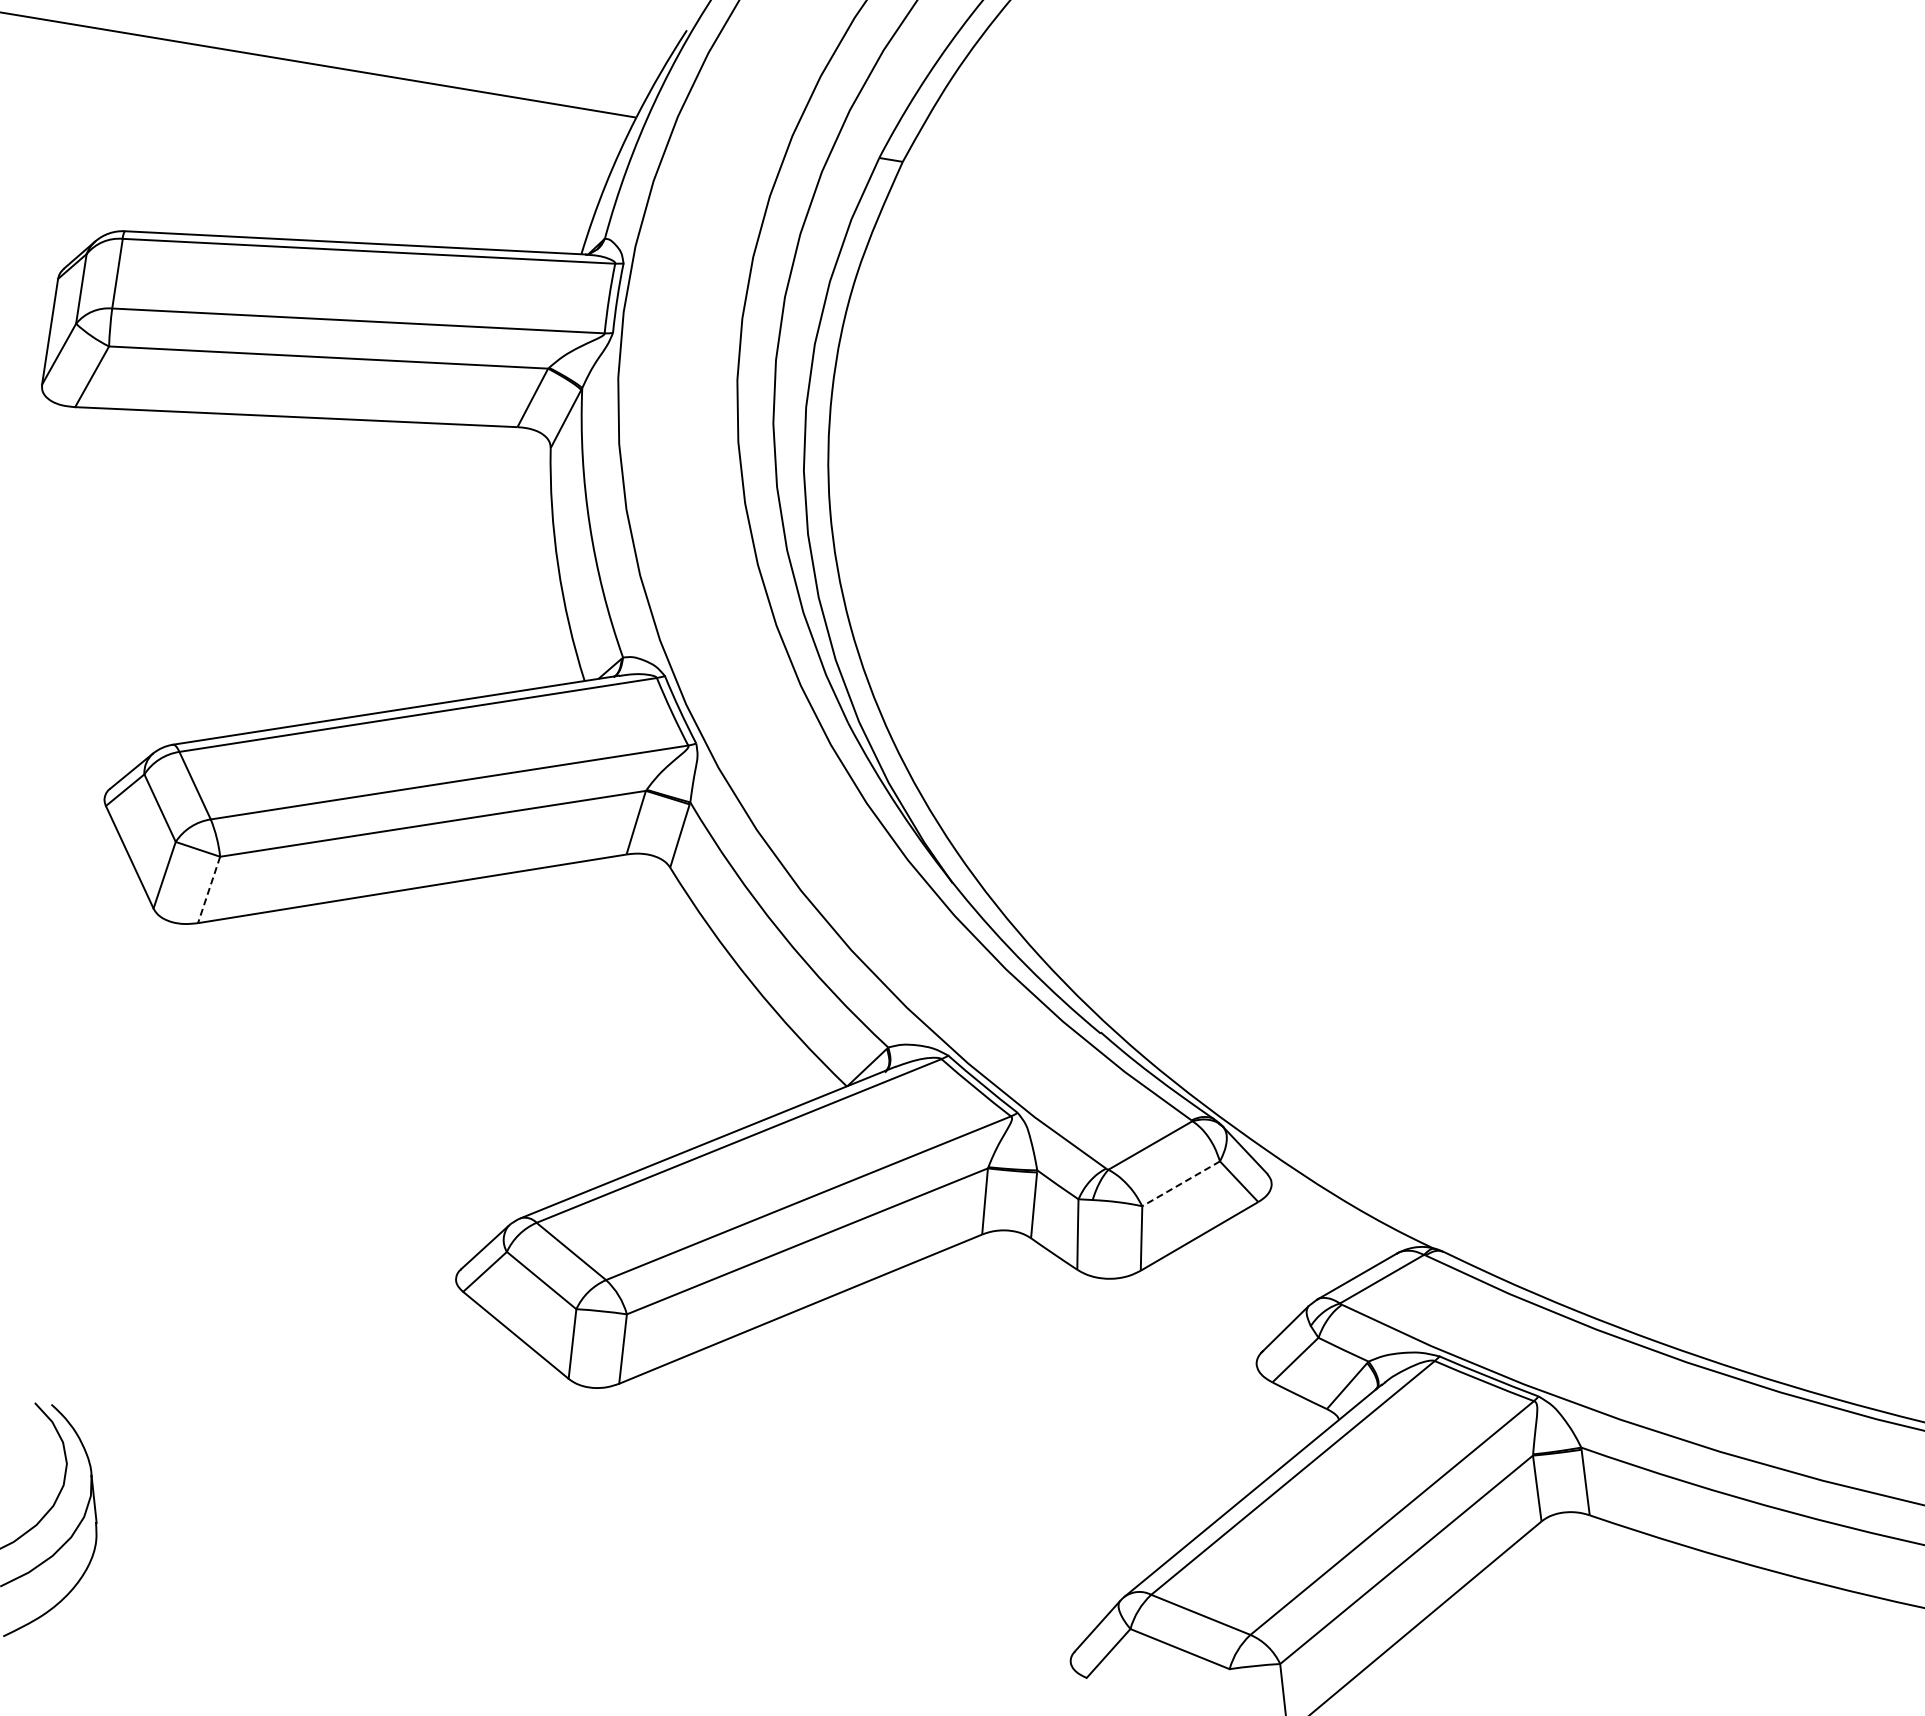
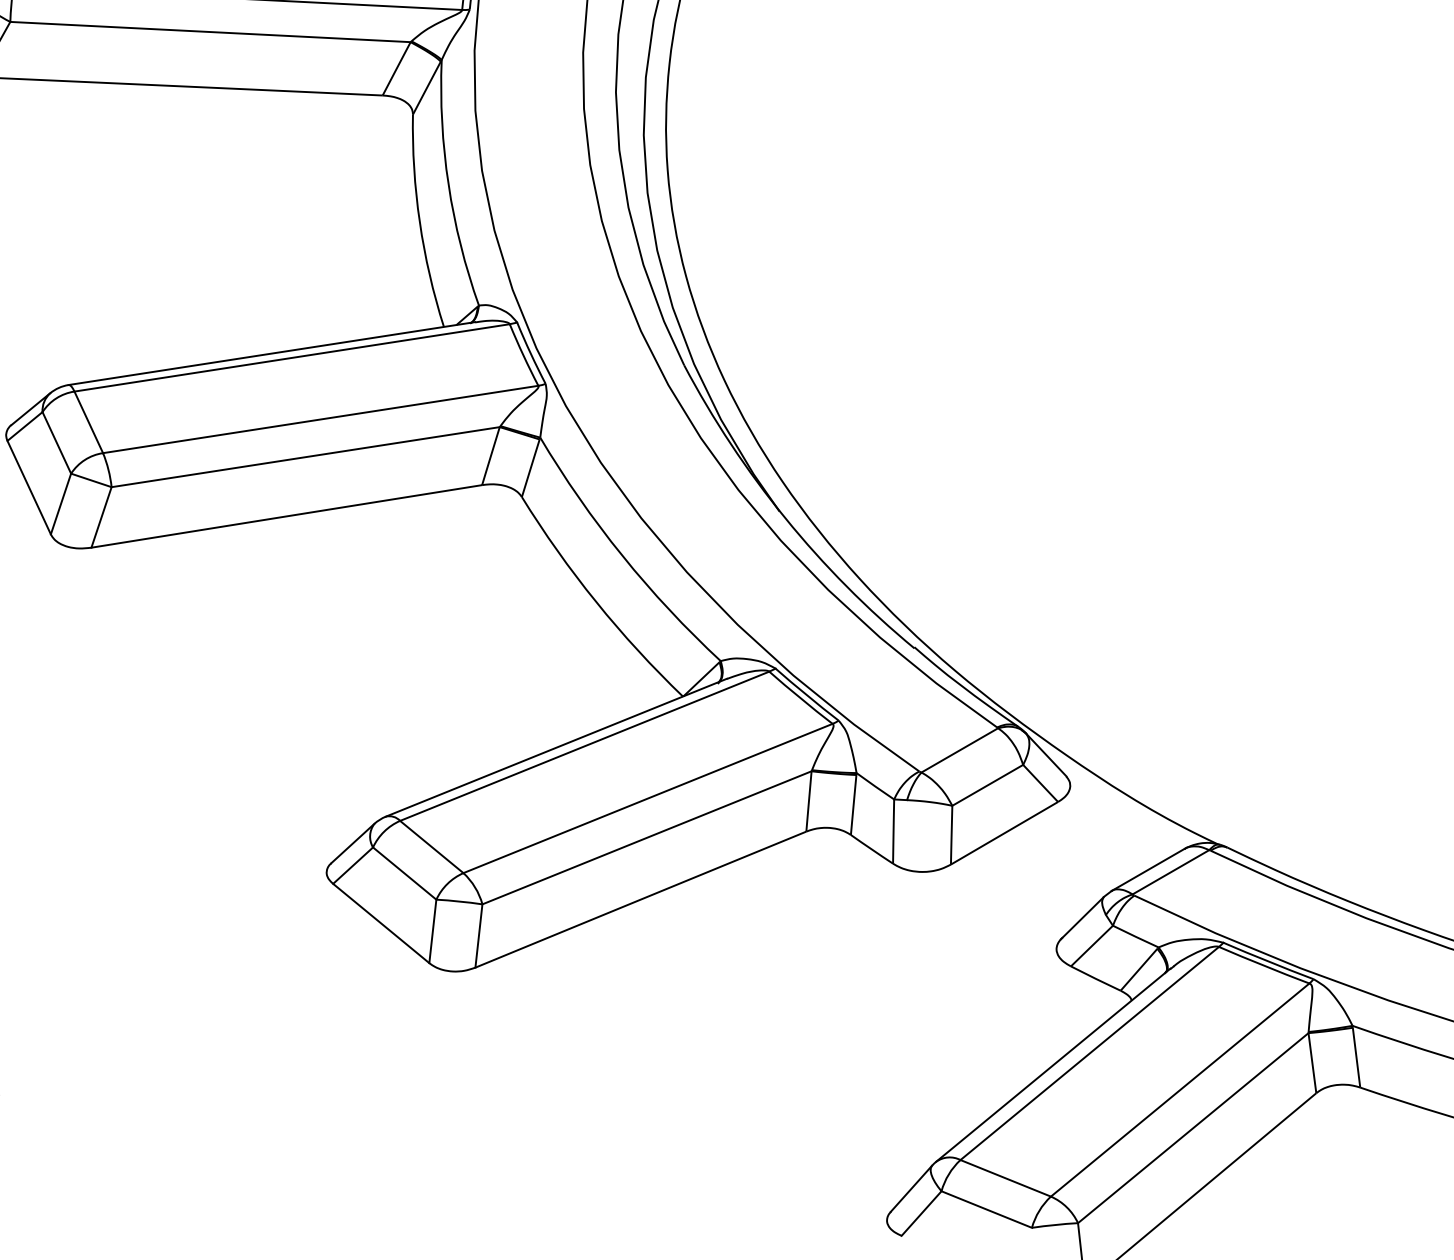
line: (209, 889) -> (101, 517), dashed -> solid
line: (1181, 1183) -> (988, 785), dashed -> solid

